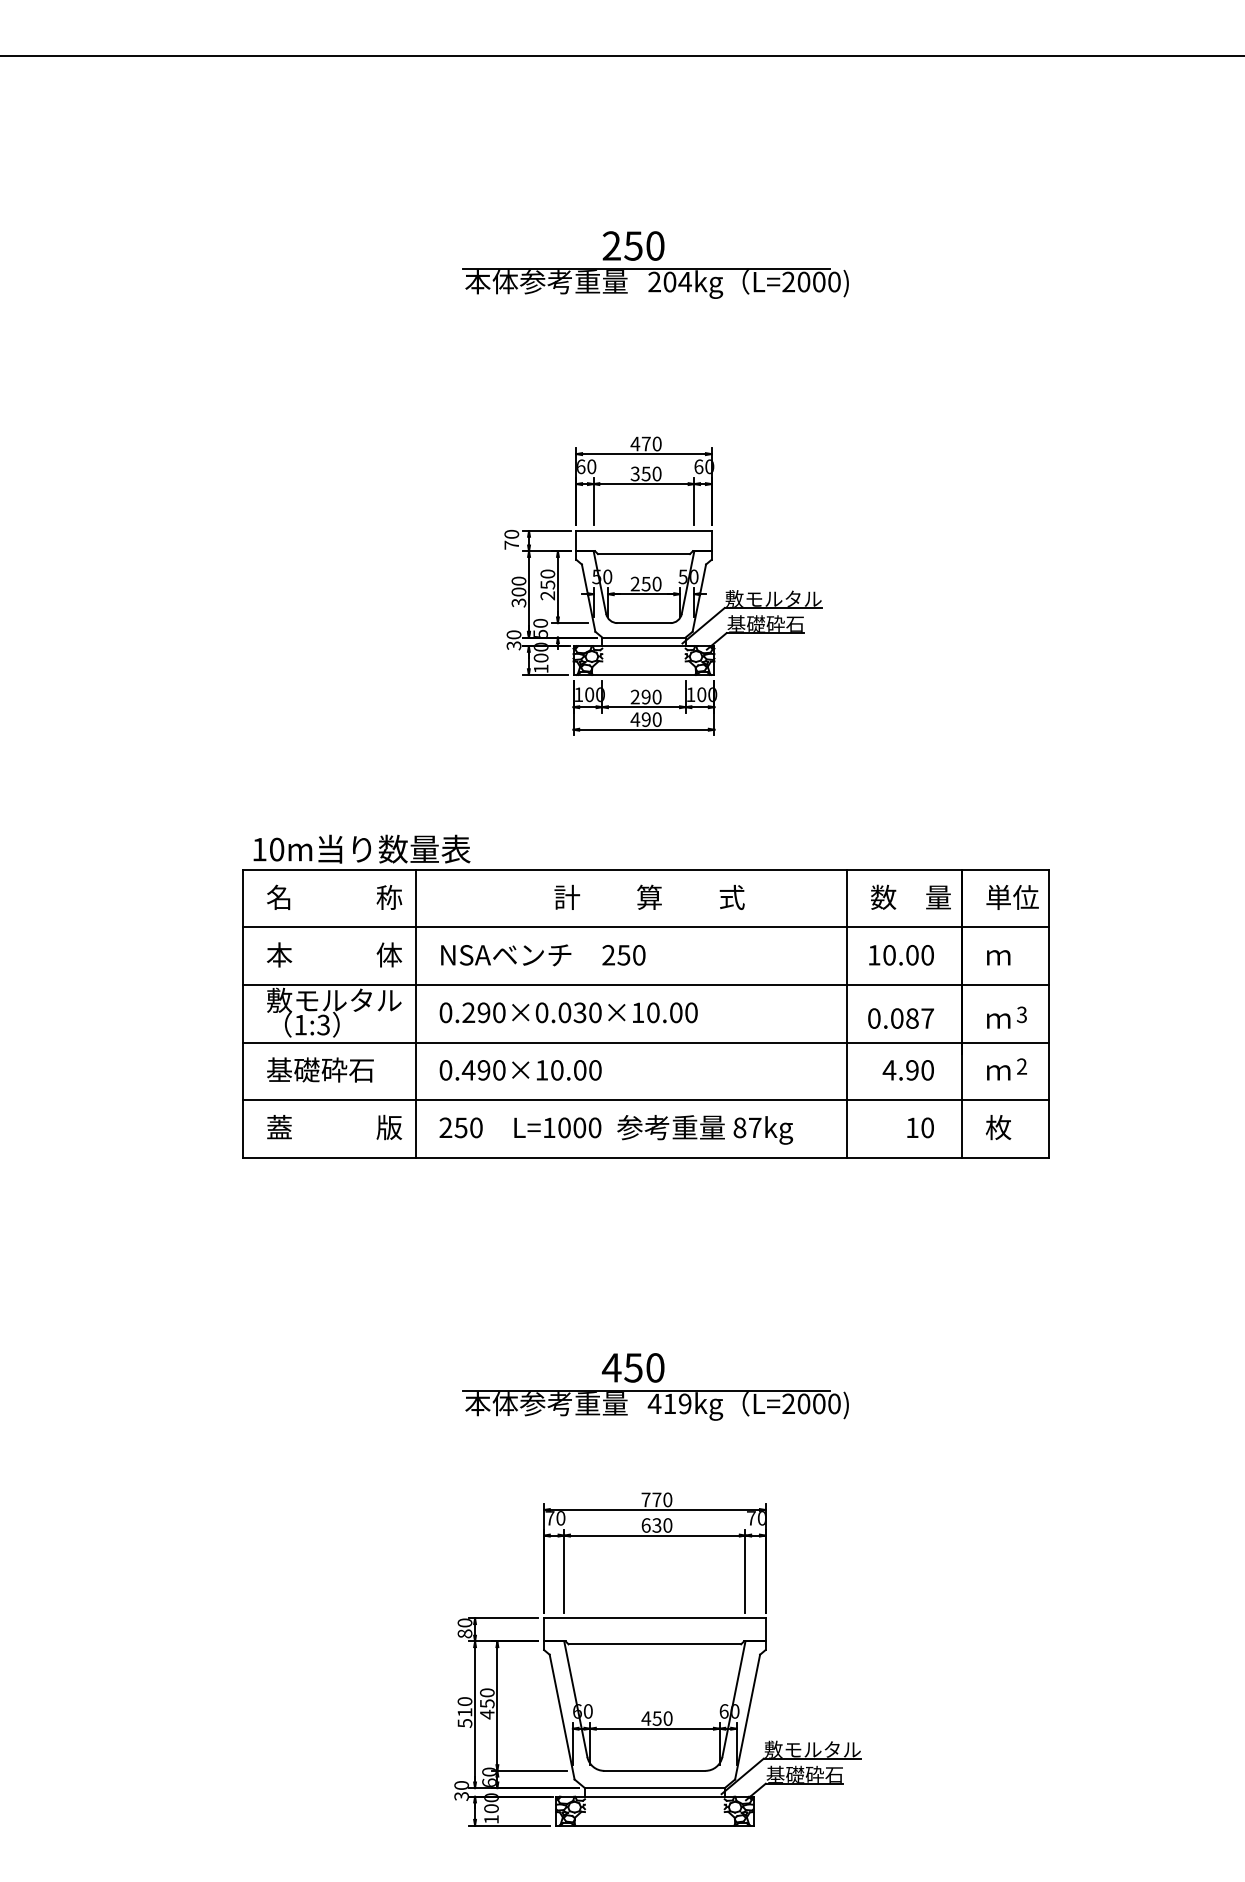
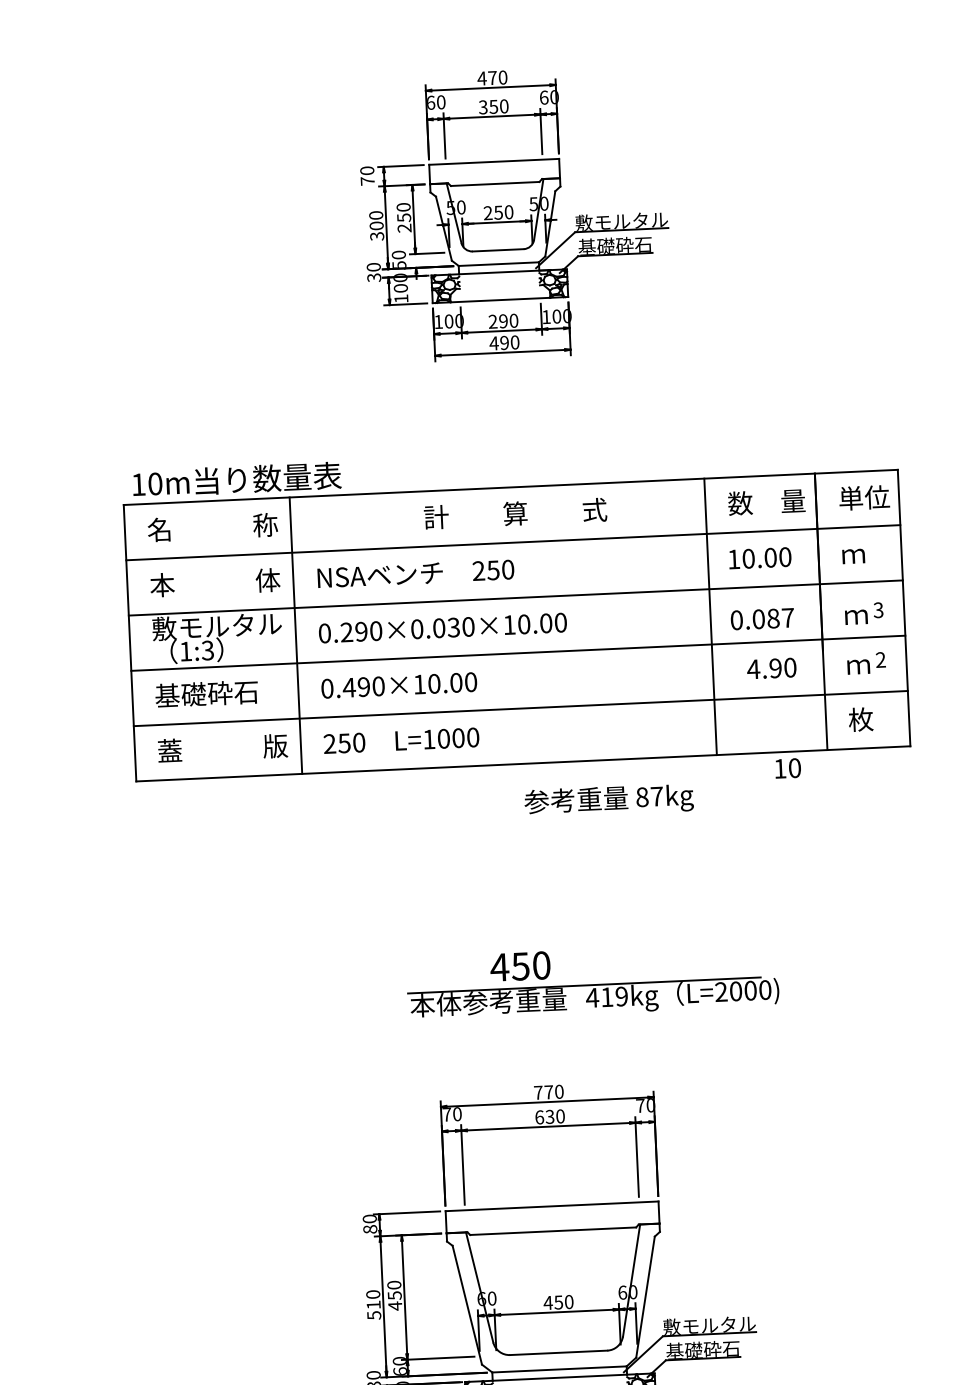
text: (920, 1127) -> (787, 768), moved
text: (704, 1129) -> (608, 800), moved
part: (655, 1405) -> (593, 999), moved

